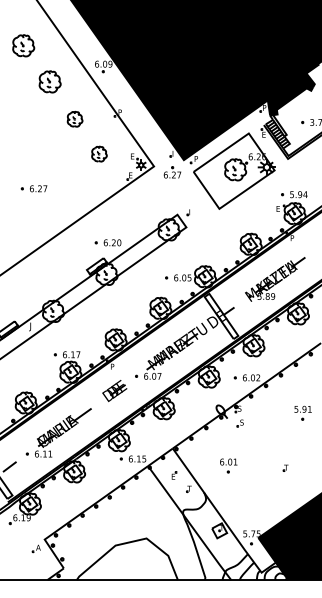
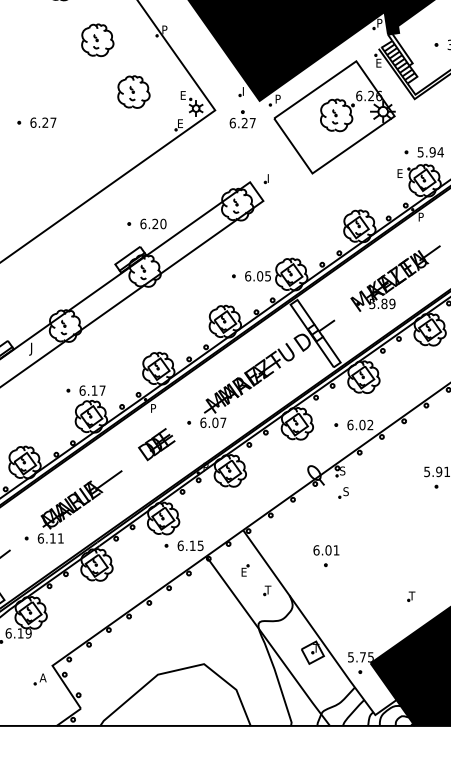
part: (74, 118) -> (96, 38), size x1.43
part: (99, 153) -> (134, 91), size x1.43
part: (33, 188) -> (35, 122), moved
part: (285, 467) -> (410, 595), moved

